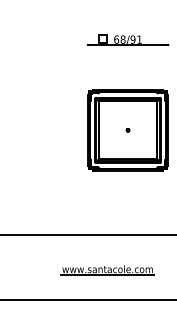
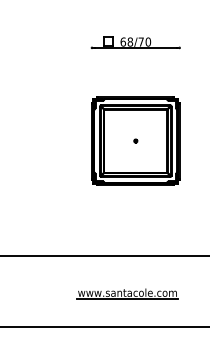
text: (136, 39) -> (144, 41), 68/91 -> 68/70
part: (107, 269) -> (127, 293), moved

